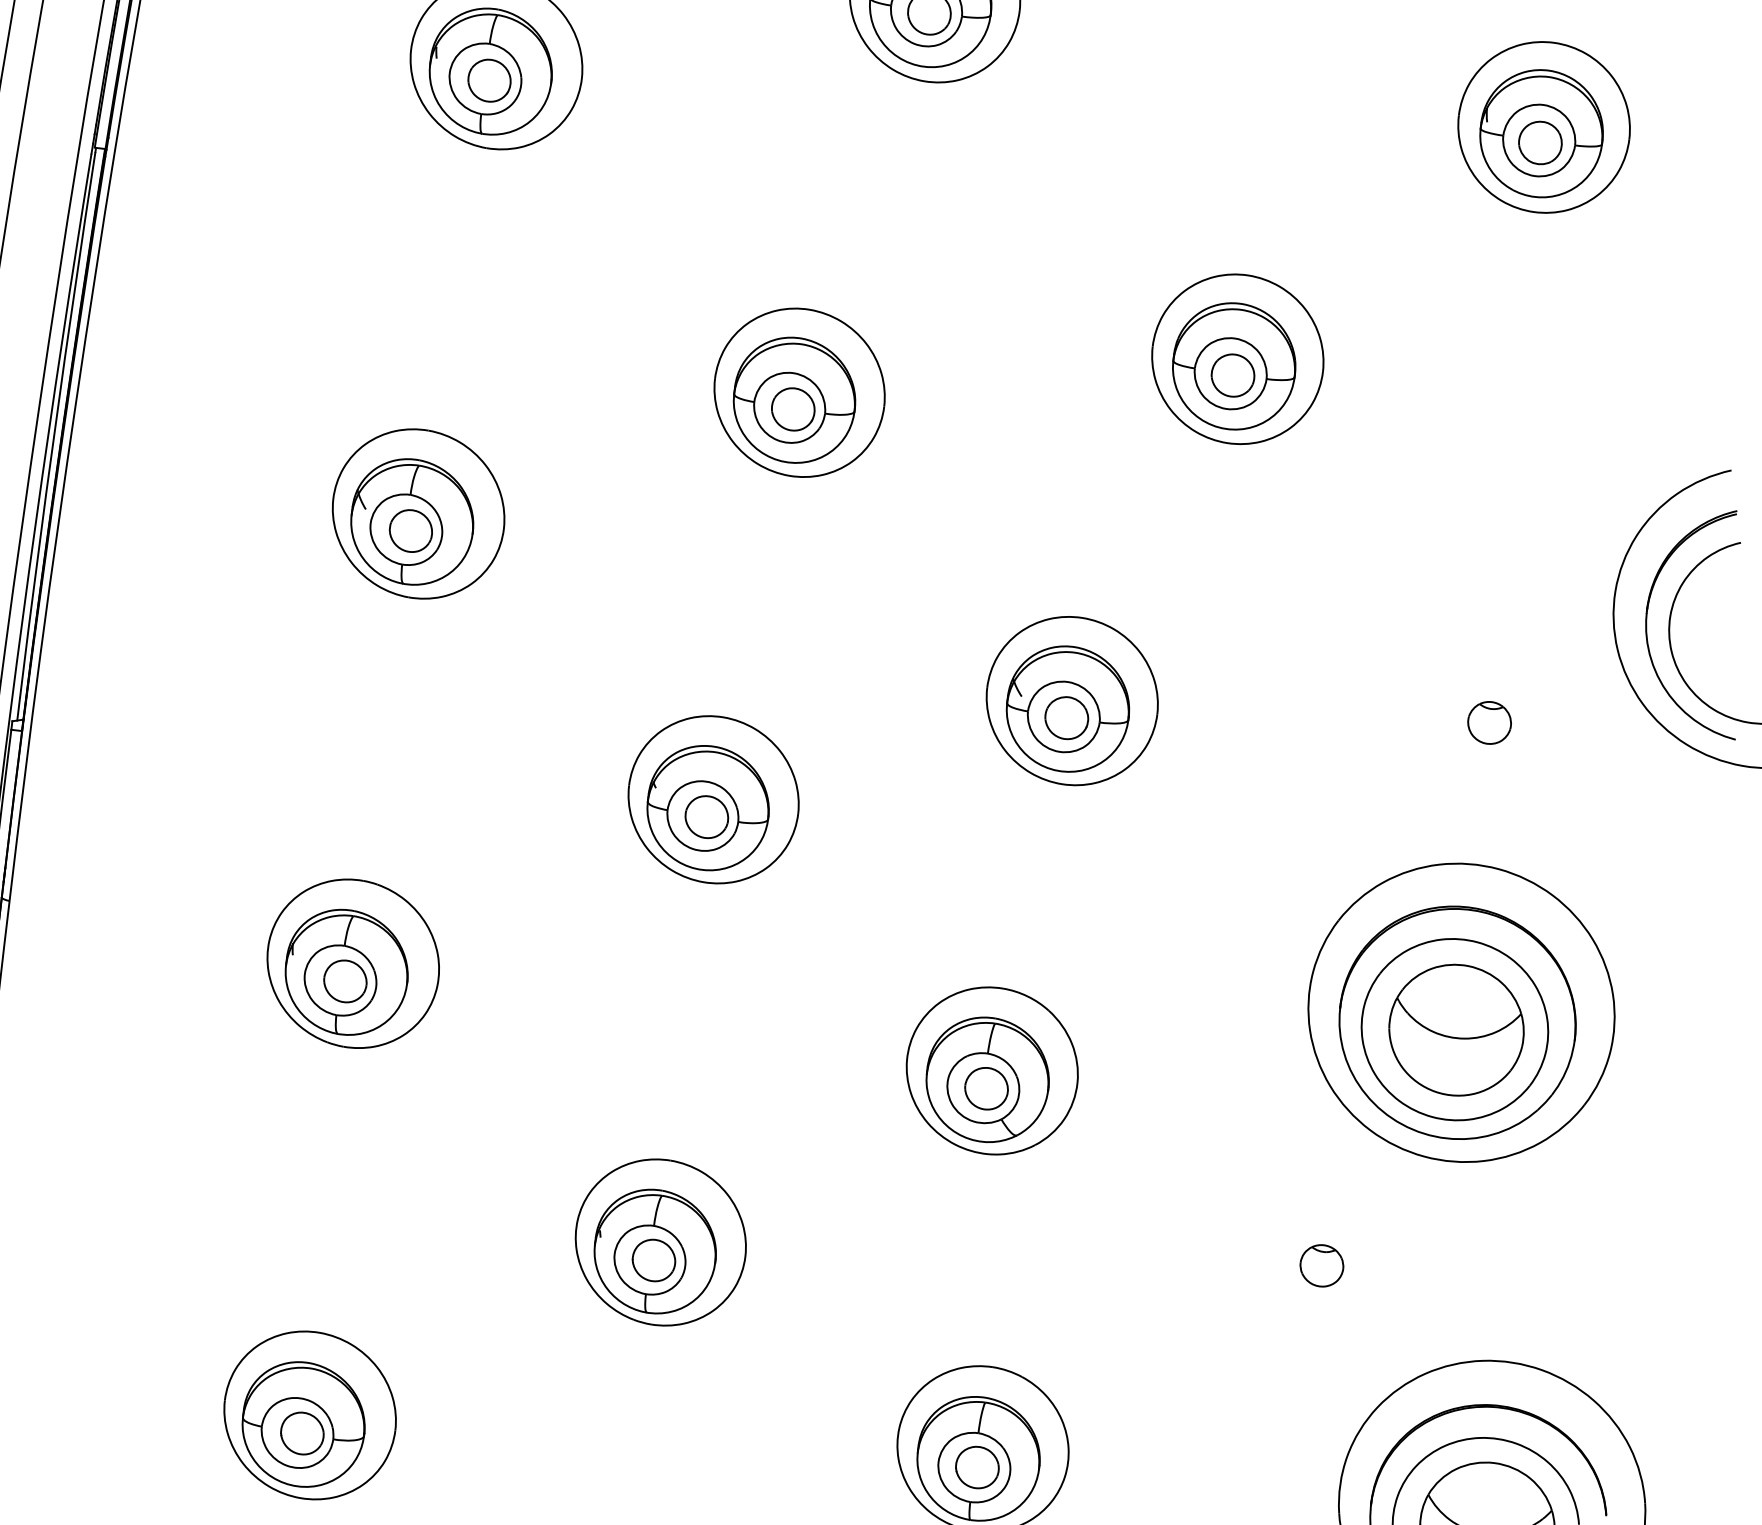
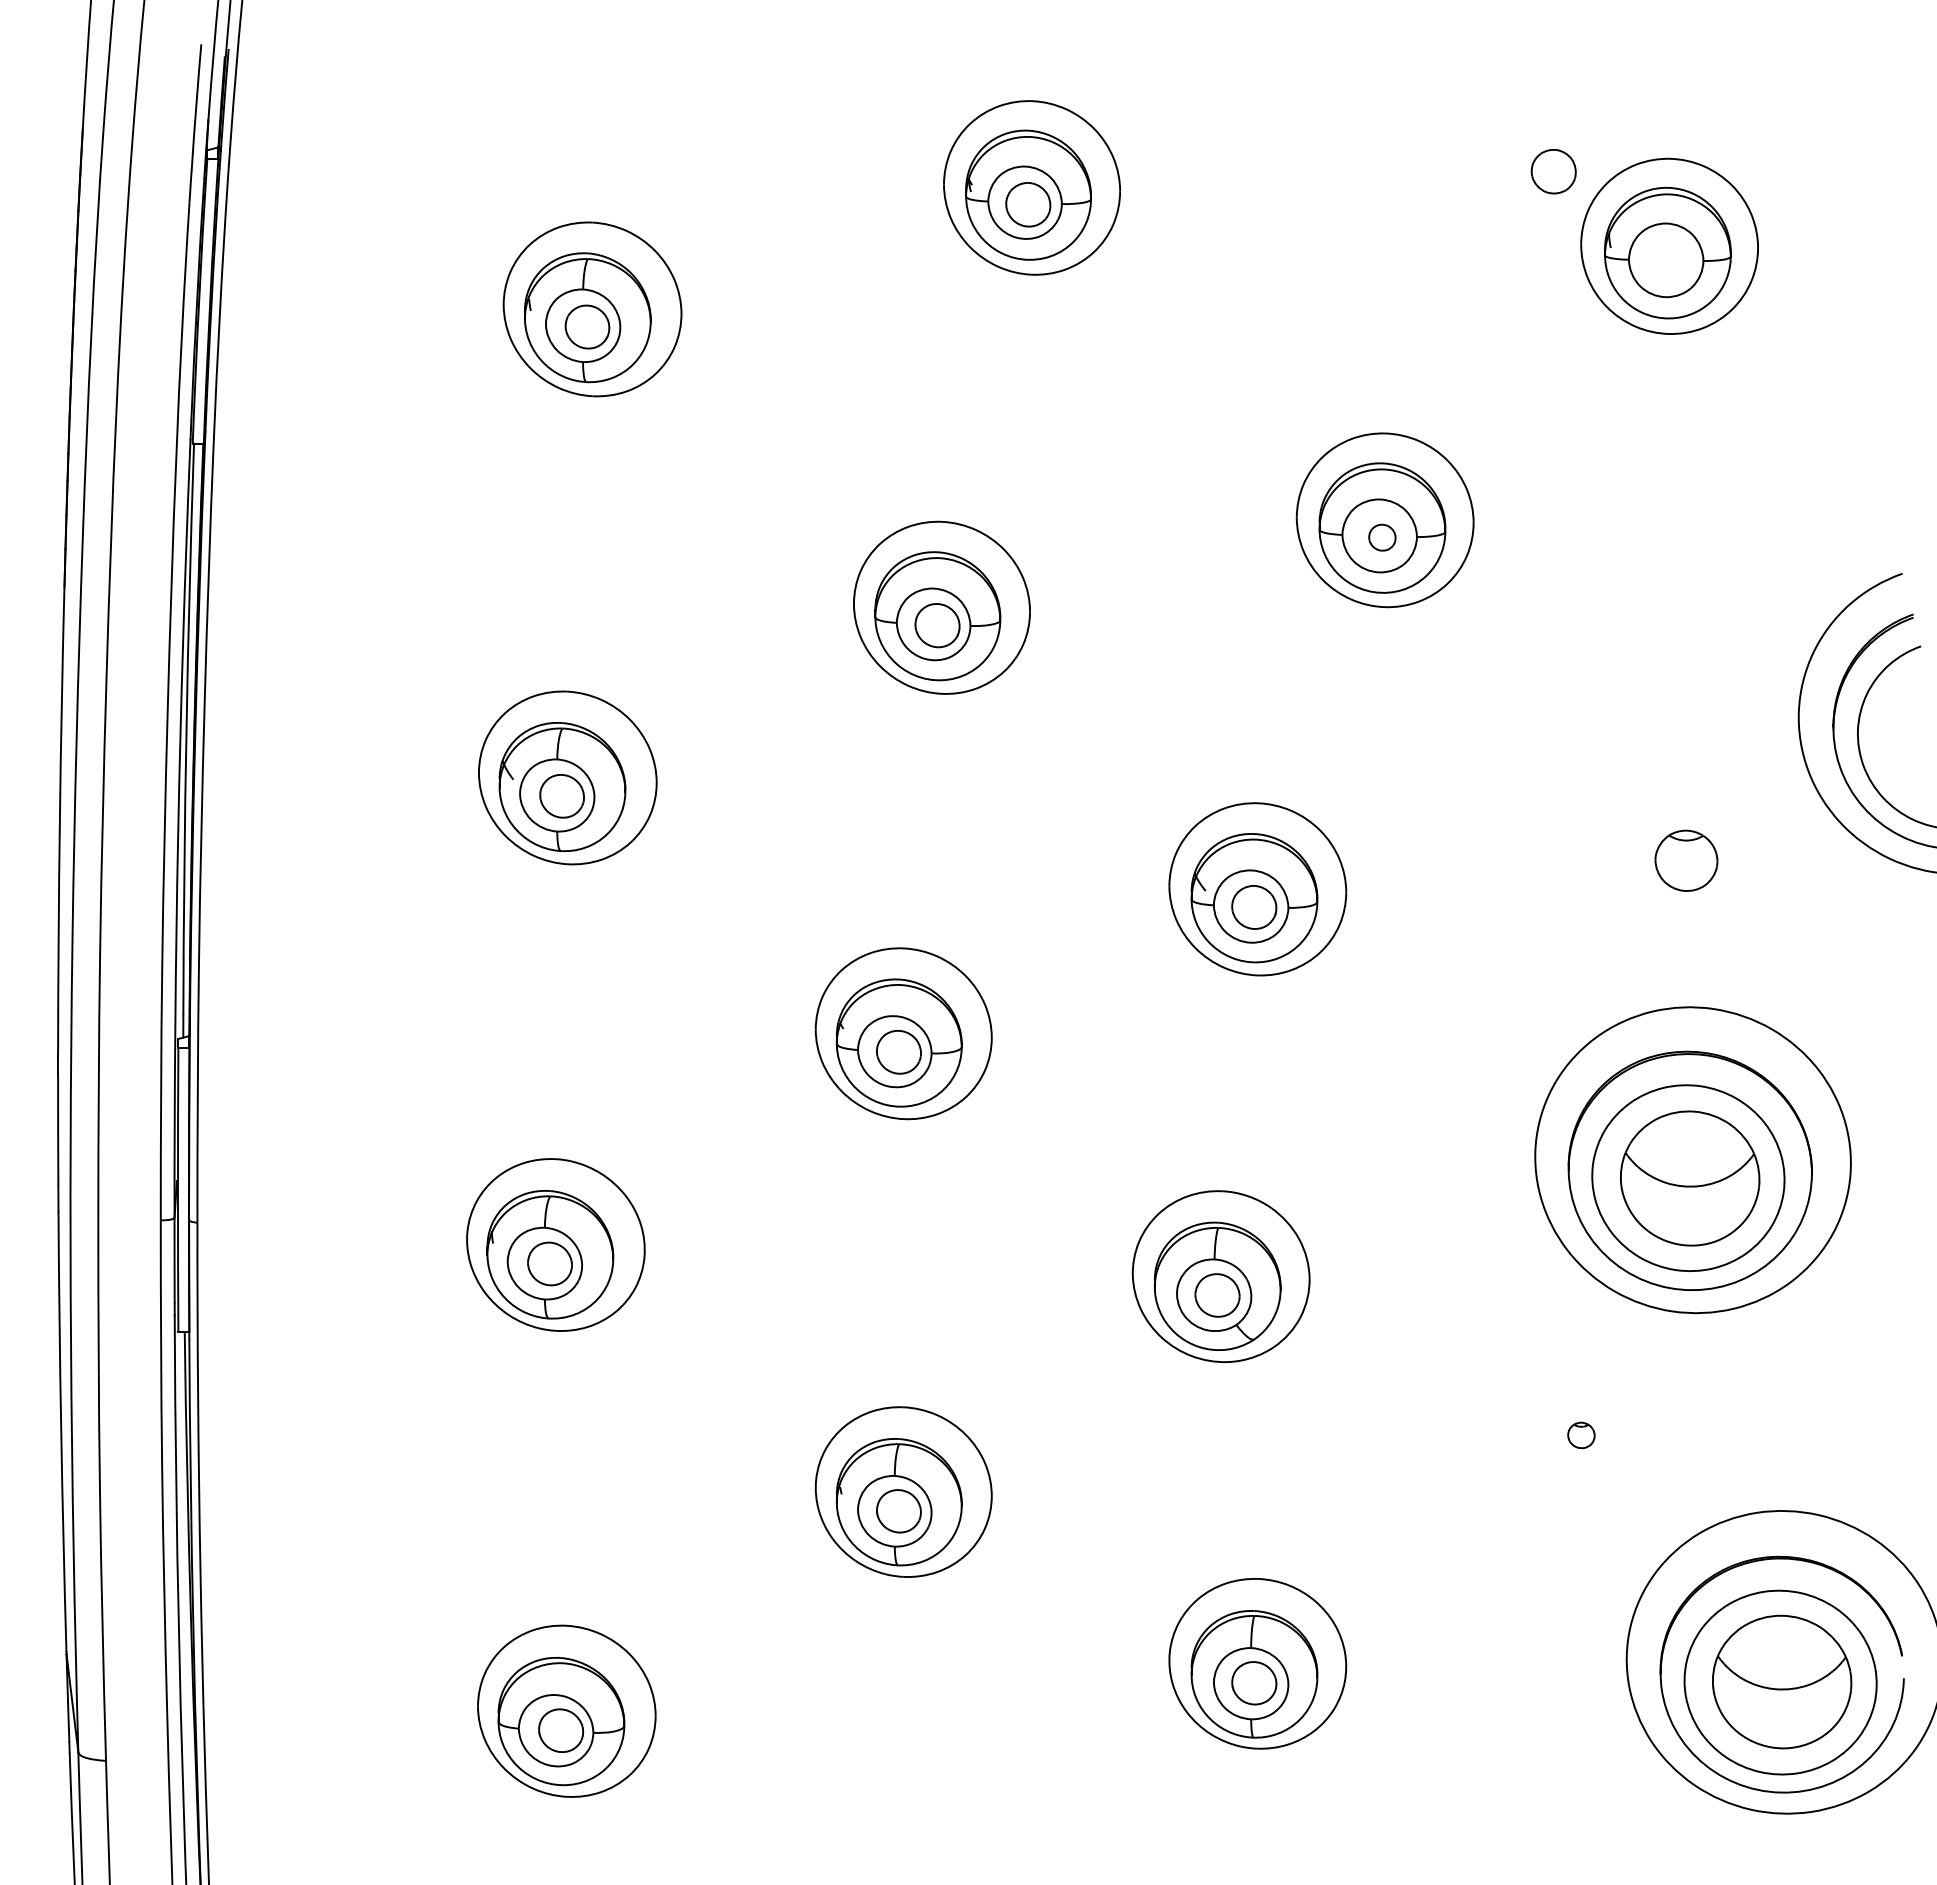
part: (1540, 142) -> (1553, 171), moved
part: (1233, 375) -> (1382, 537), size x0.6
part: (1489, 722) -> (1686, 860), size x1.4
part: (1322, 1265) -> (1581, 1435), size x0.6

